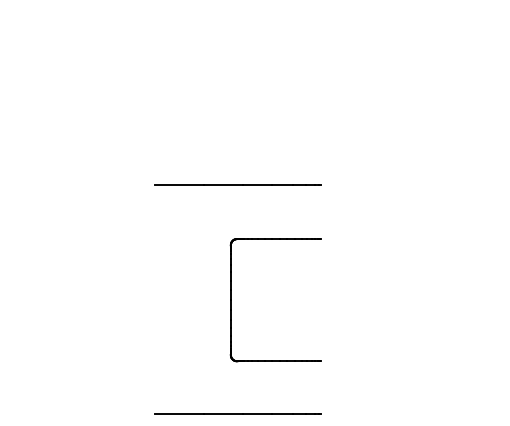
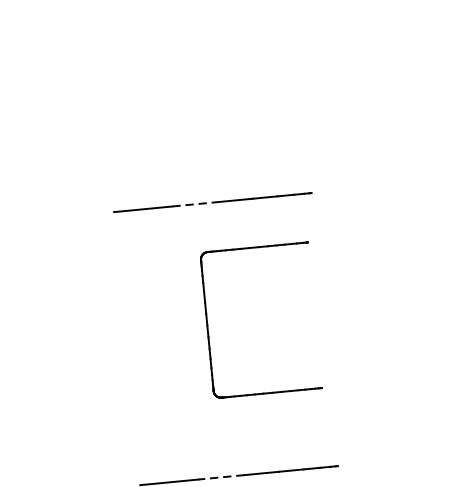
line: (224, 185) -> (196, 204), solid -> dashed
part: (231, 300) -> (208, 325), moved
line: (223, 414) -> (221, 477), solid -> dashed

